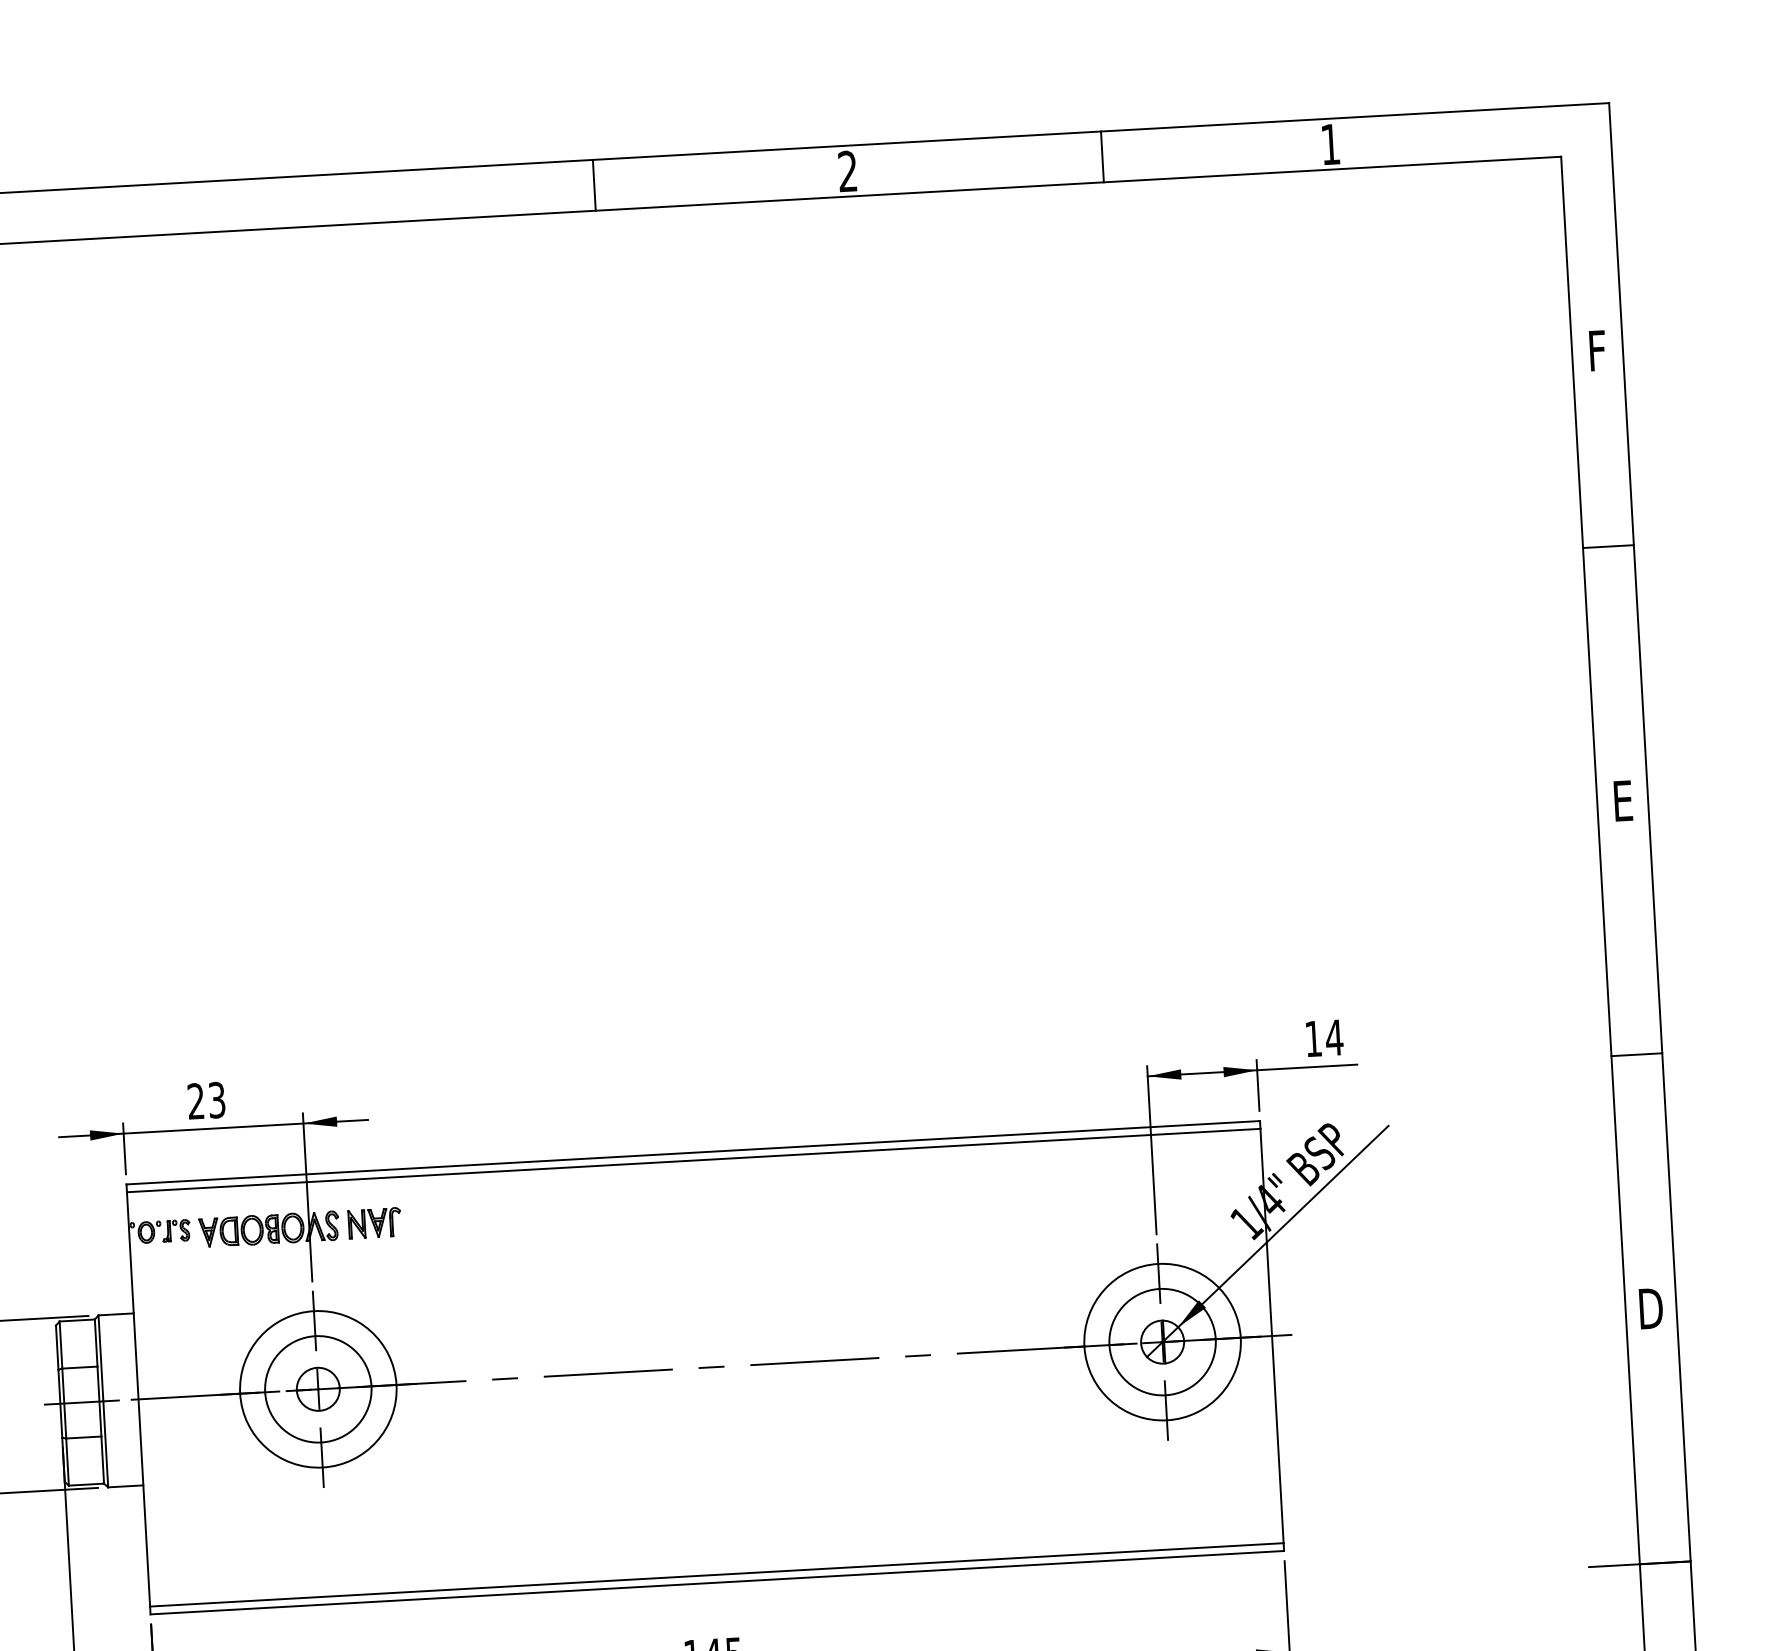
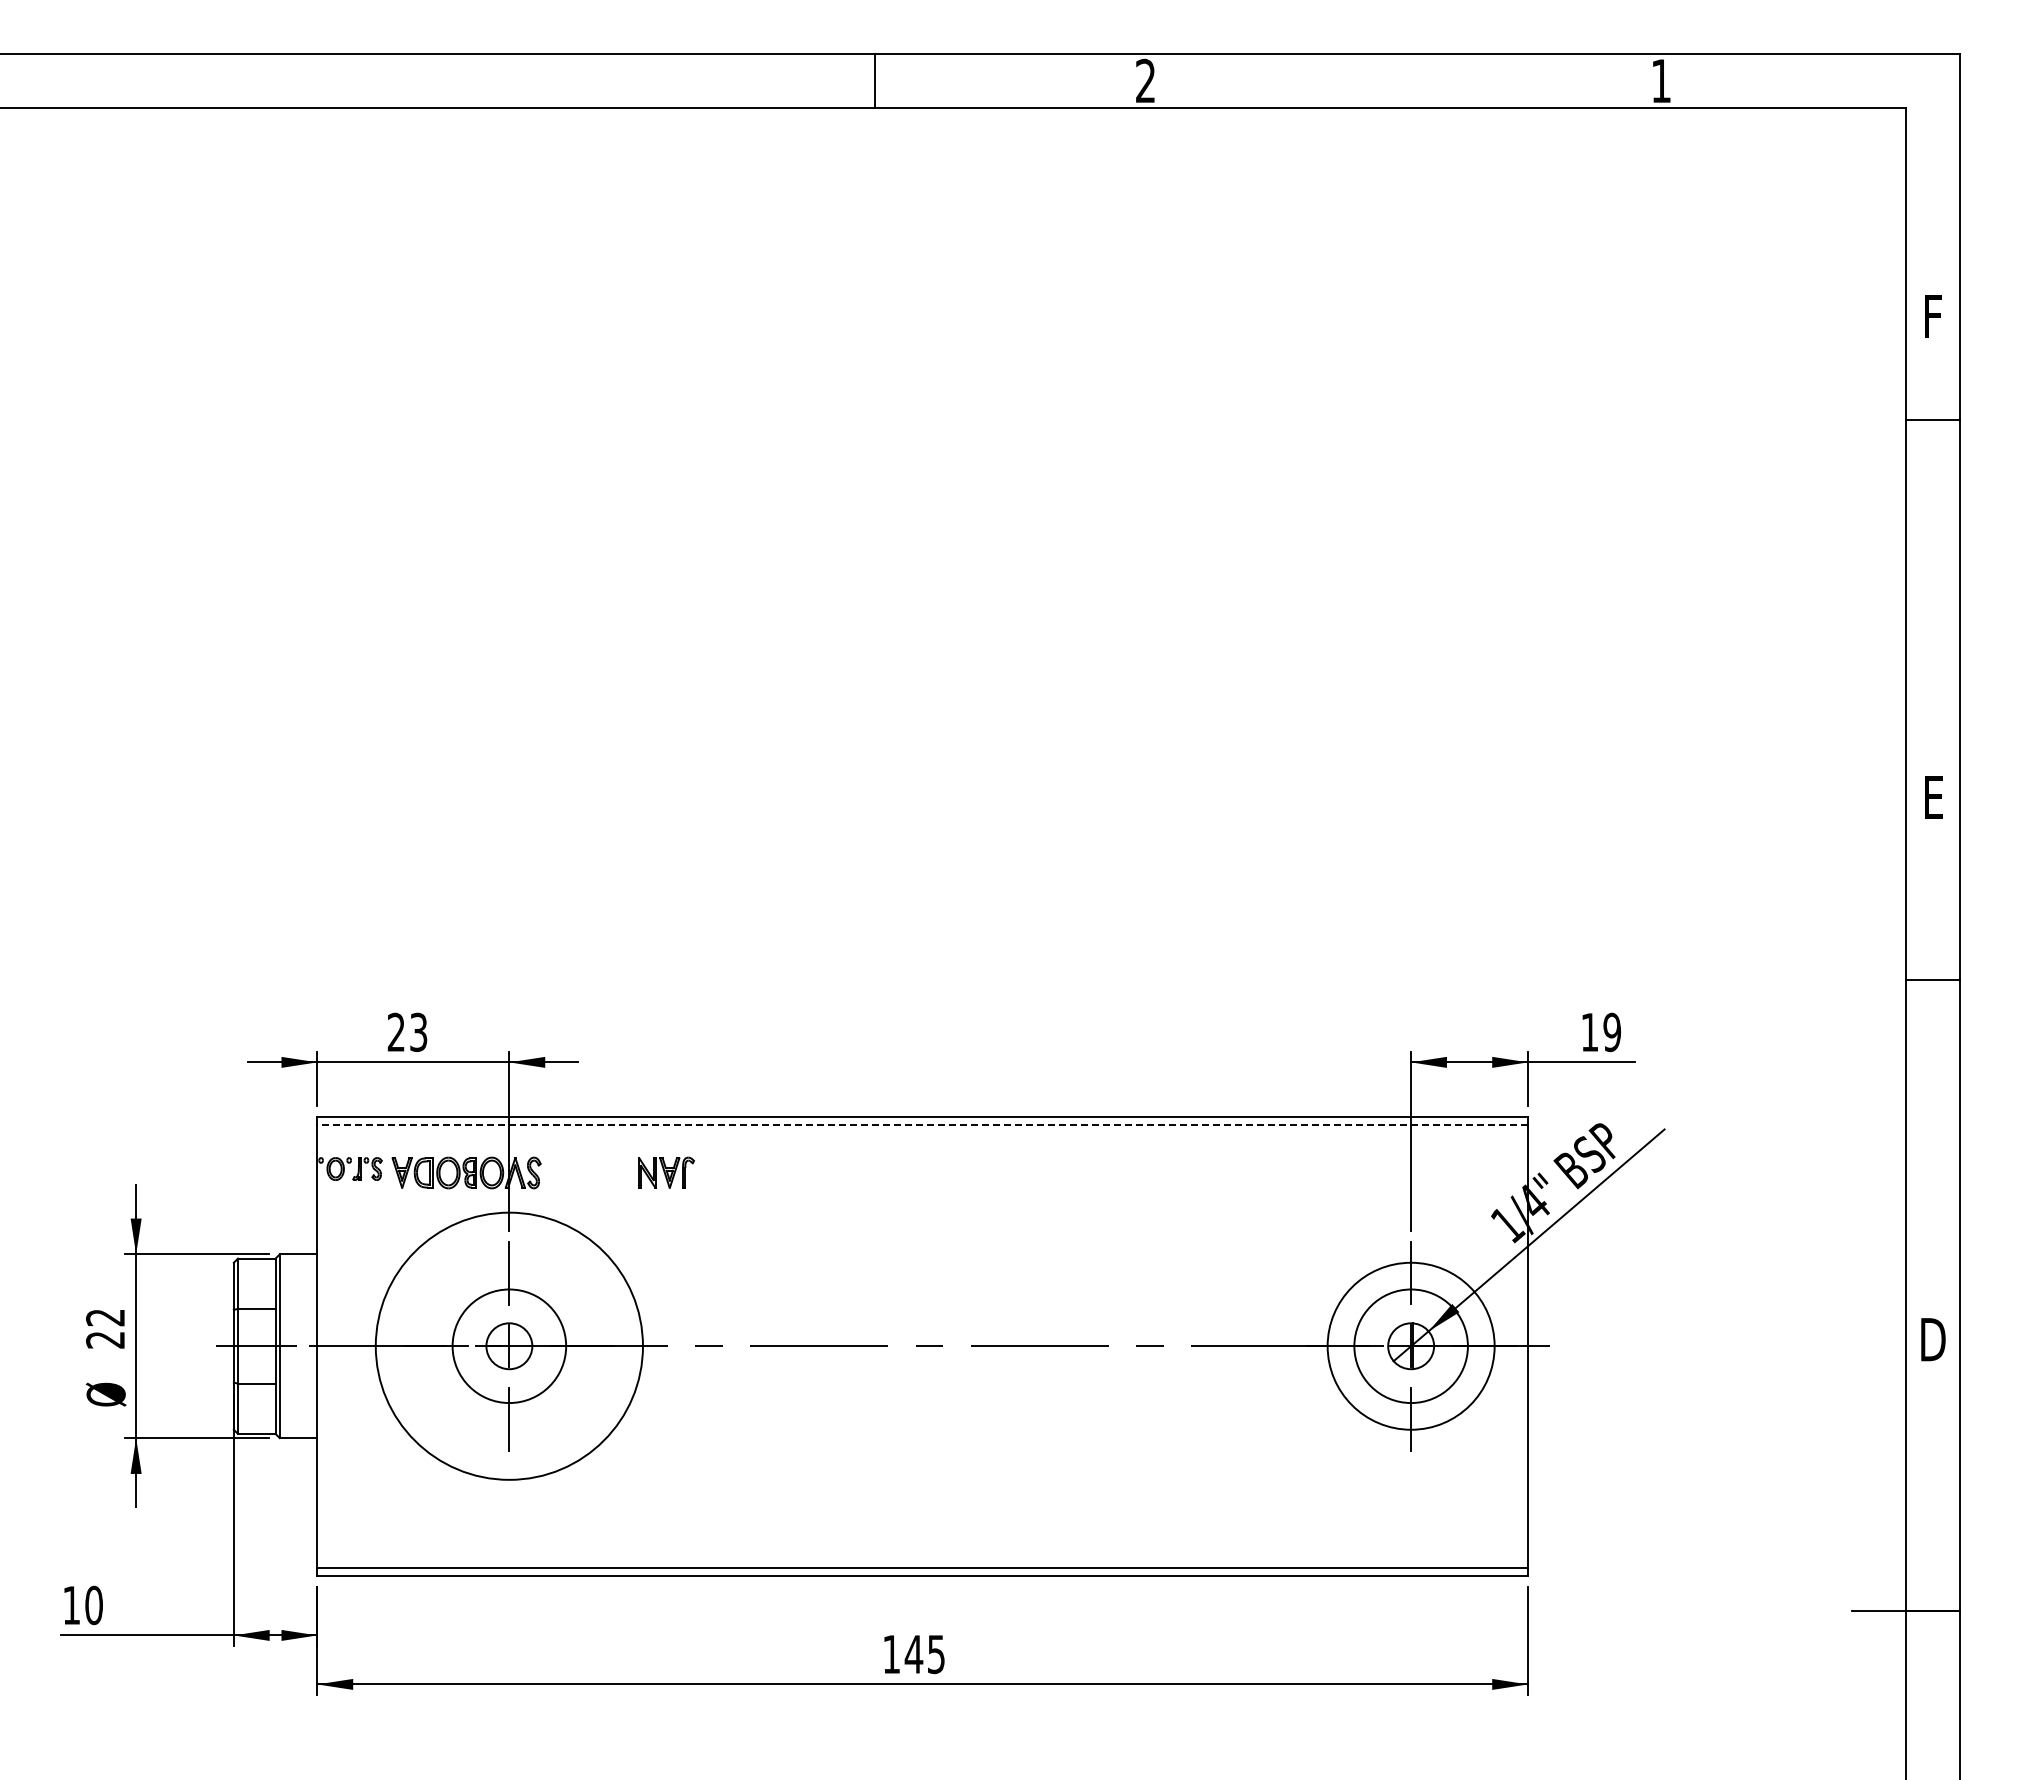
line: (1102, 156) -> (1417, 80), removed
line: (1608, 546) -> (1933, 419), moved
text: (1334, 1037) -> (1612, 1032), 14 -> 19
line: (1637, 1054) -> (1933, 980), moved
line: (693, 1161) -> (922, 1125), solid -> dashed
part: (374, 1222) -> (666, 1172), moved
circle: (317, 1388) -> (508, 1345), size x1.6

